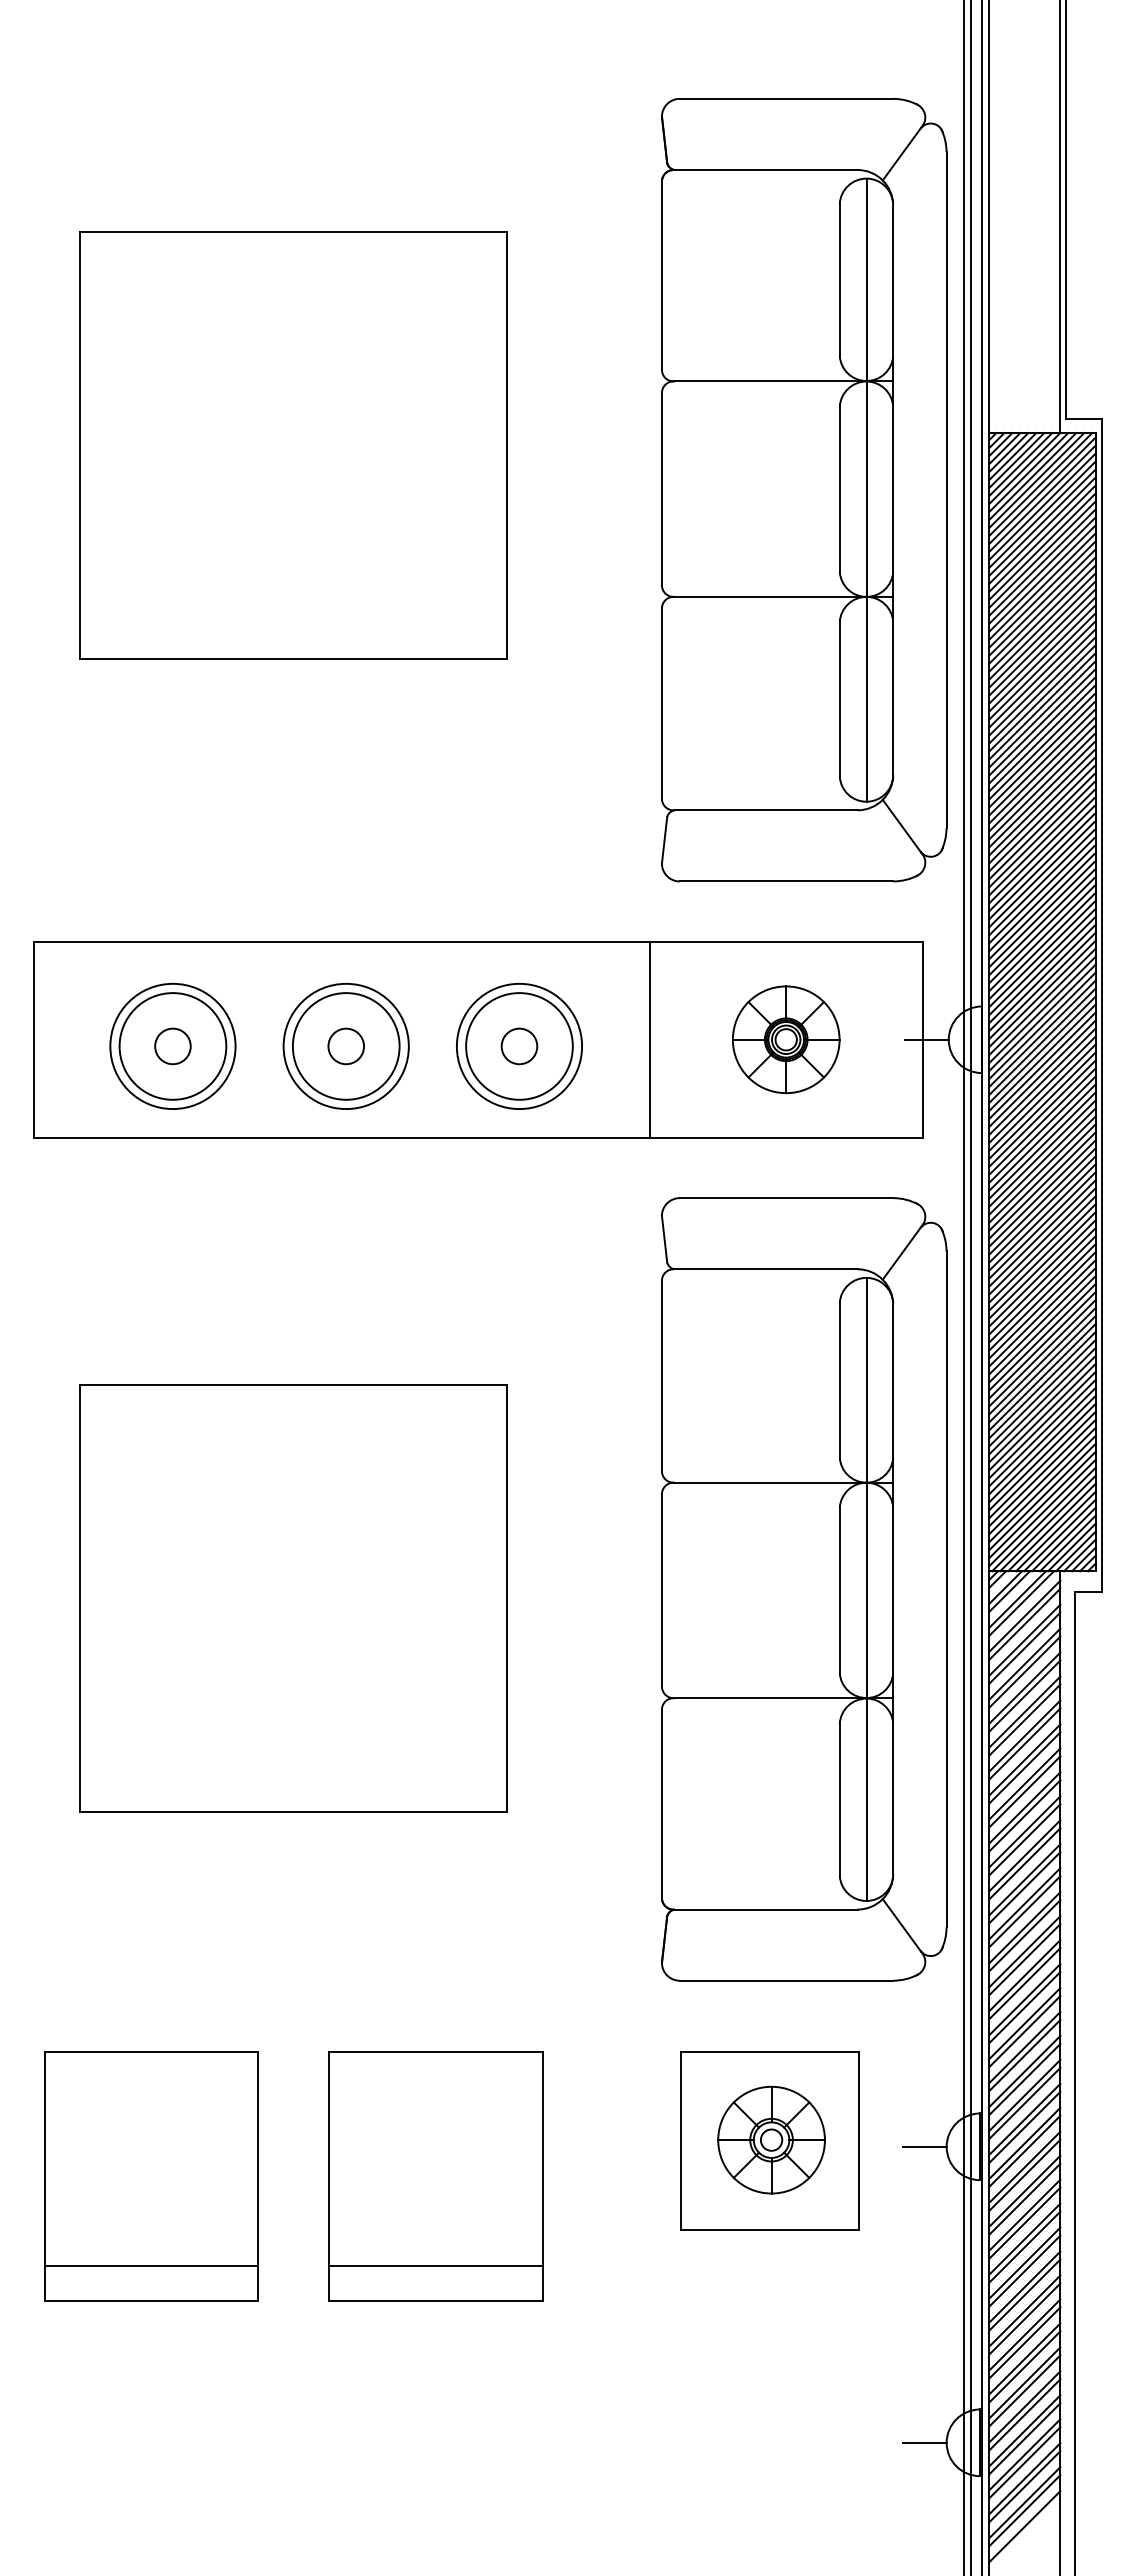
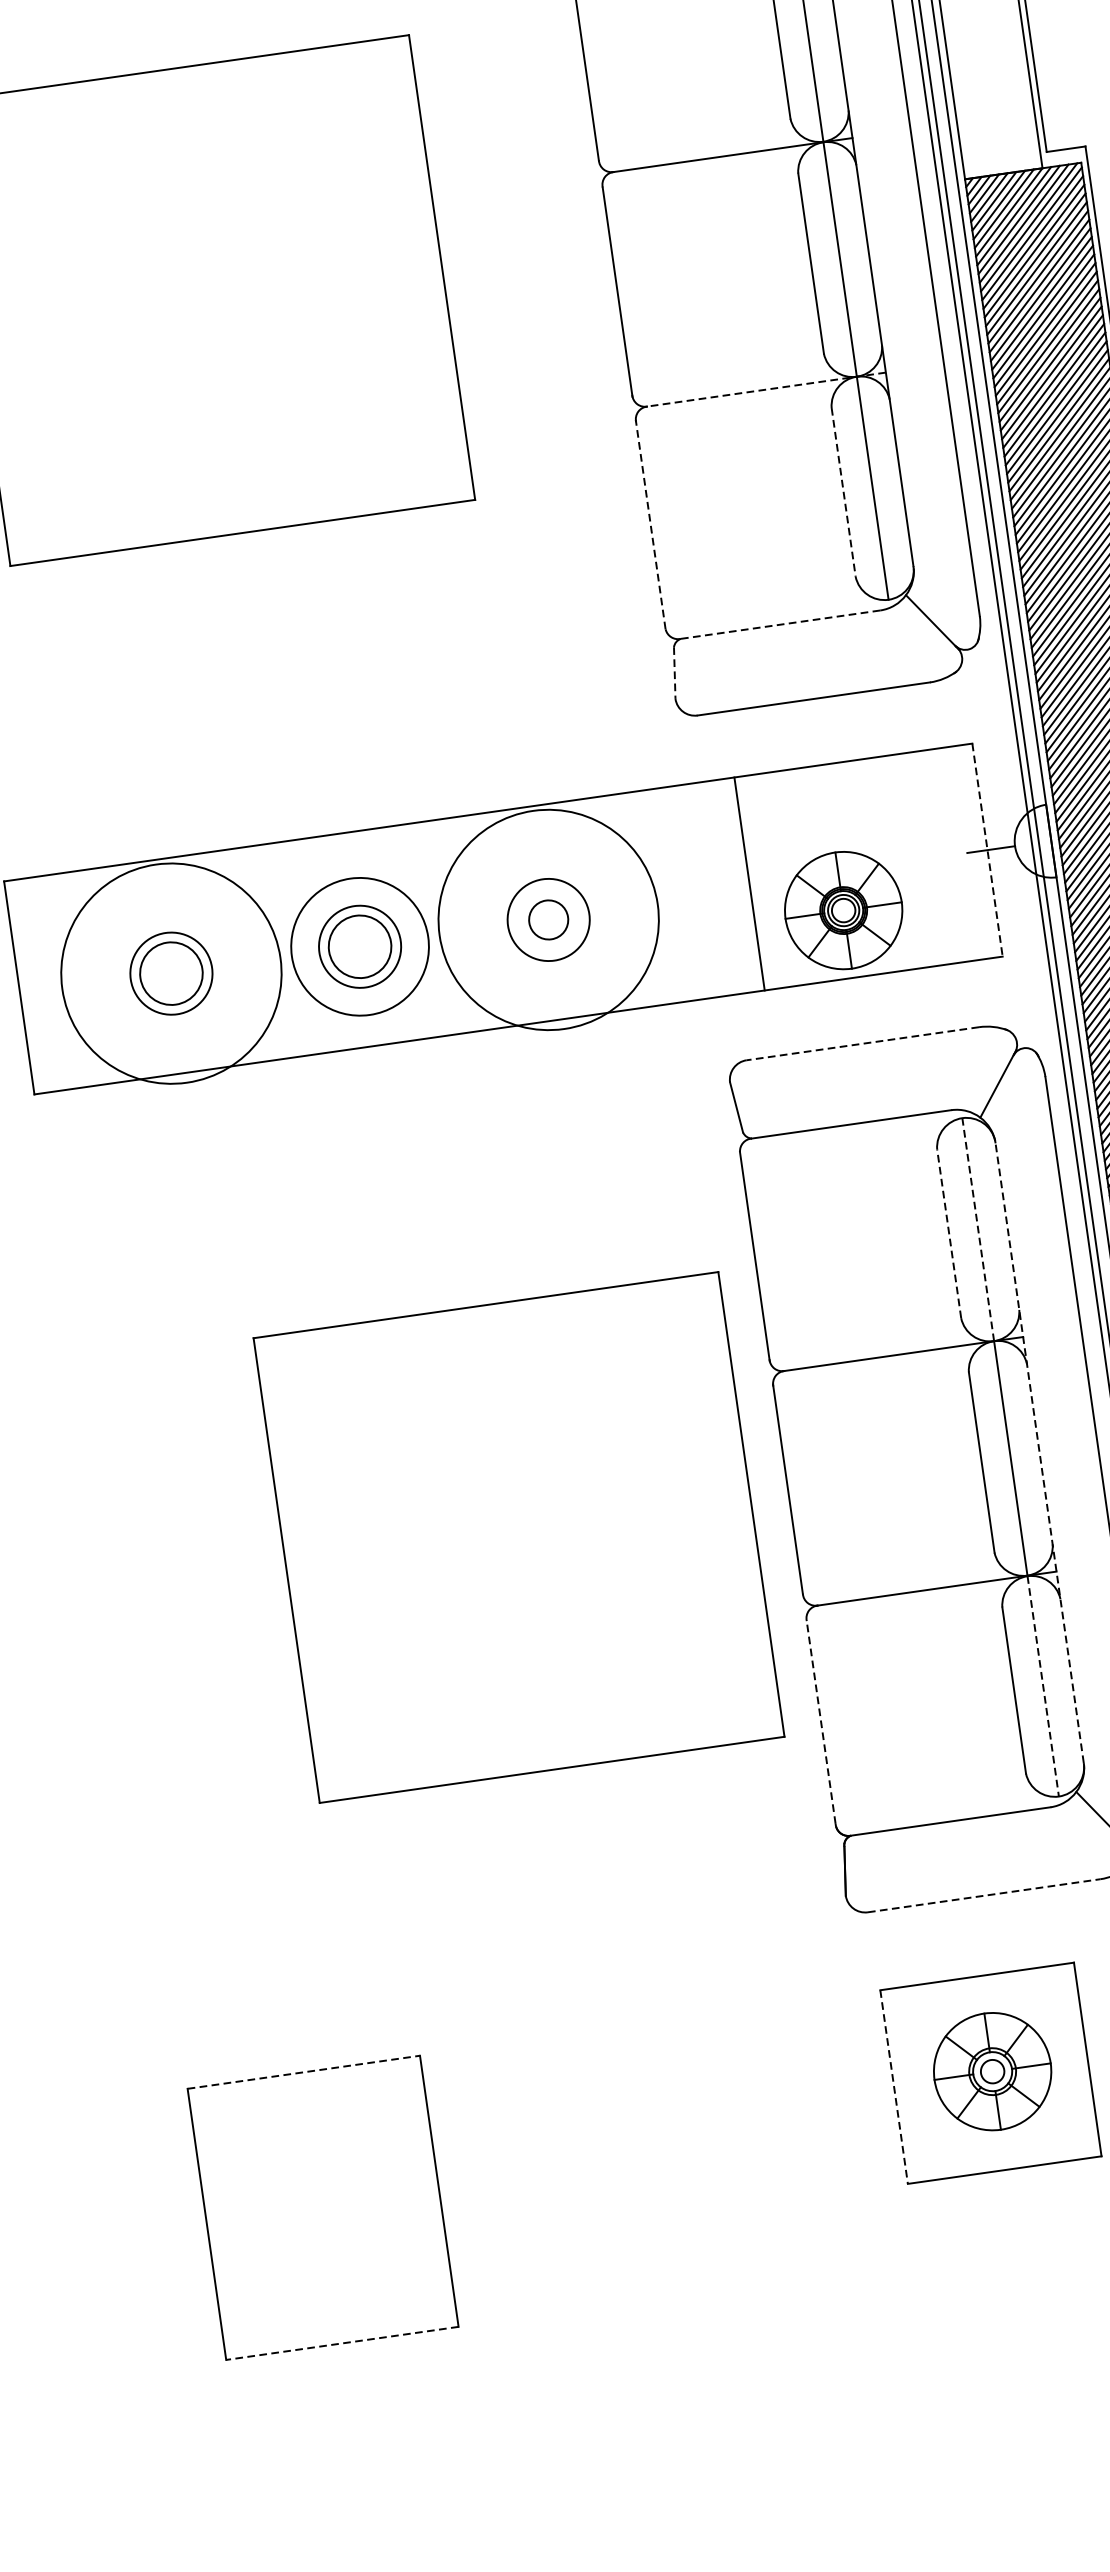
line: (782, 596) -> (765, 389), solid -> dashed
line: (839, 699) -> (843, 492), solid -> dashed
line: (661, 703) -> (650, 524), solid -> dashed
line: (766, 810) -> (781, 624), solid -> dashed
line: (664, 840) -> (674, 673), solid -> dashed
line: (649, 1039) -> (749, 883), moved
part: (786, 1039) -> (843, 910), moved
line: (923, 1039) -> (987, 849), solid -> dashed
circle: (172, 1046) -> (170, 973), size x0.7
circle: (172, 1046) -> (170, 973), size x1.6
circle: (172, 1046) -> (170, 973), size x1.6
circle: (345, 1046) -> (359, 946), size x0.7
circle: (346, 1046) -> (360, 946), size x1.6
circle: (519, 1046) -> (548, 920), size x0.7
circle: (519, 1046) -> (548, 920), size x1.6
line: (786, 1198) -> (862, 1044), solid -> dashed
line: (866, 1379) -> (978, 1228), solid -> dashed
line: (839, 1380) -> (948, 1234), solid -> dashed
line: (893, 1589) -> (1040, 1453), solid -> dashed
part: (293, 1598) -> (518, 1537), moved
line: (866, 1800) -> (1043, 1687), solid -> dashed
line: (661, 1803) -> (820, 1722), solid -> dashed
line: (786, 1980) -> (984, 1895), solid -> dashed
line: (151, 2052) -> (303, 2072), solid -> dashed
line: (680, 2141) -> (893, 2087), solid -> dashed
part: (435, 2176) -> (632, 2163), removed
line: (151, 2265) -> (336, 2304), removed
line: (151, 2301) -> (342, 2343), solid -> dashed

